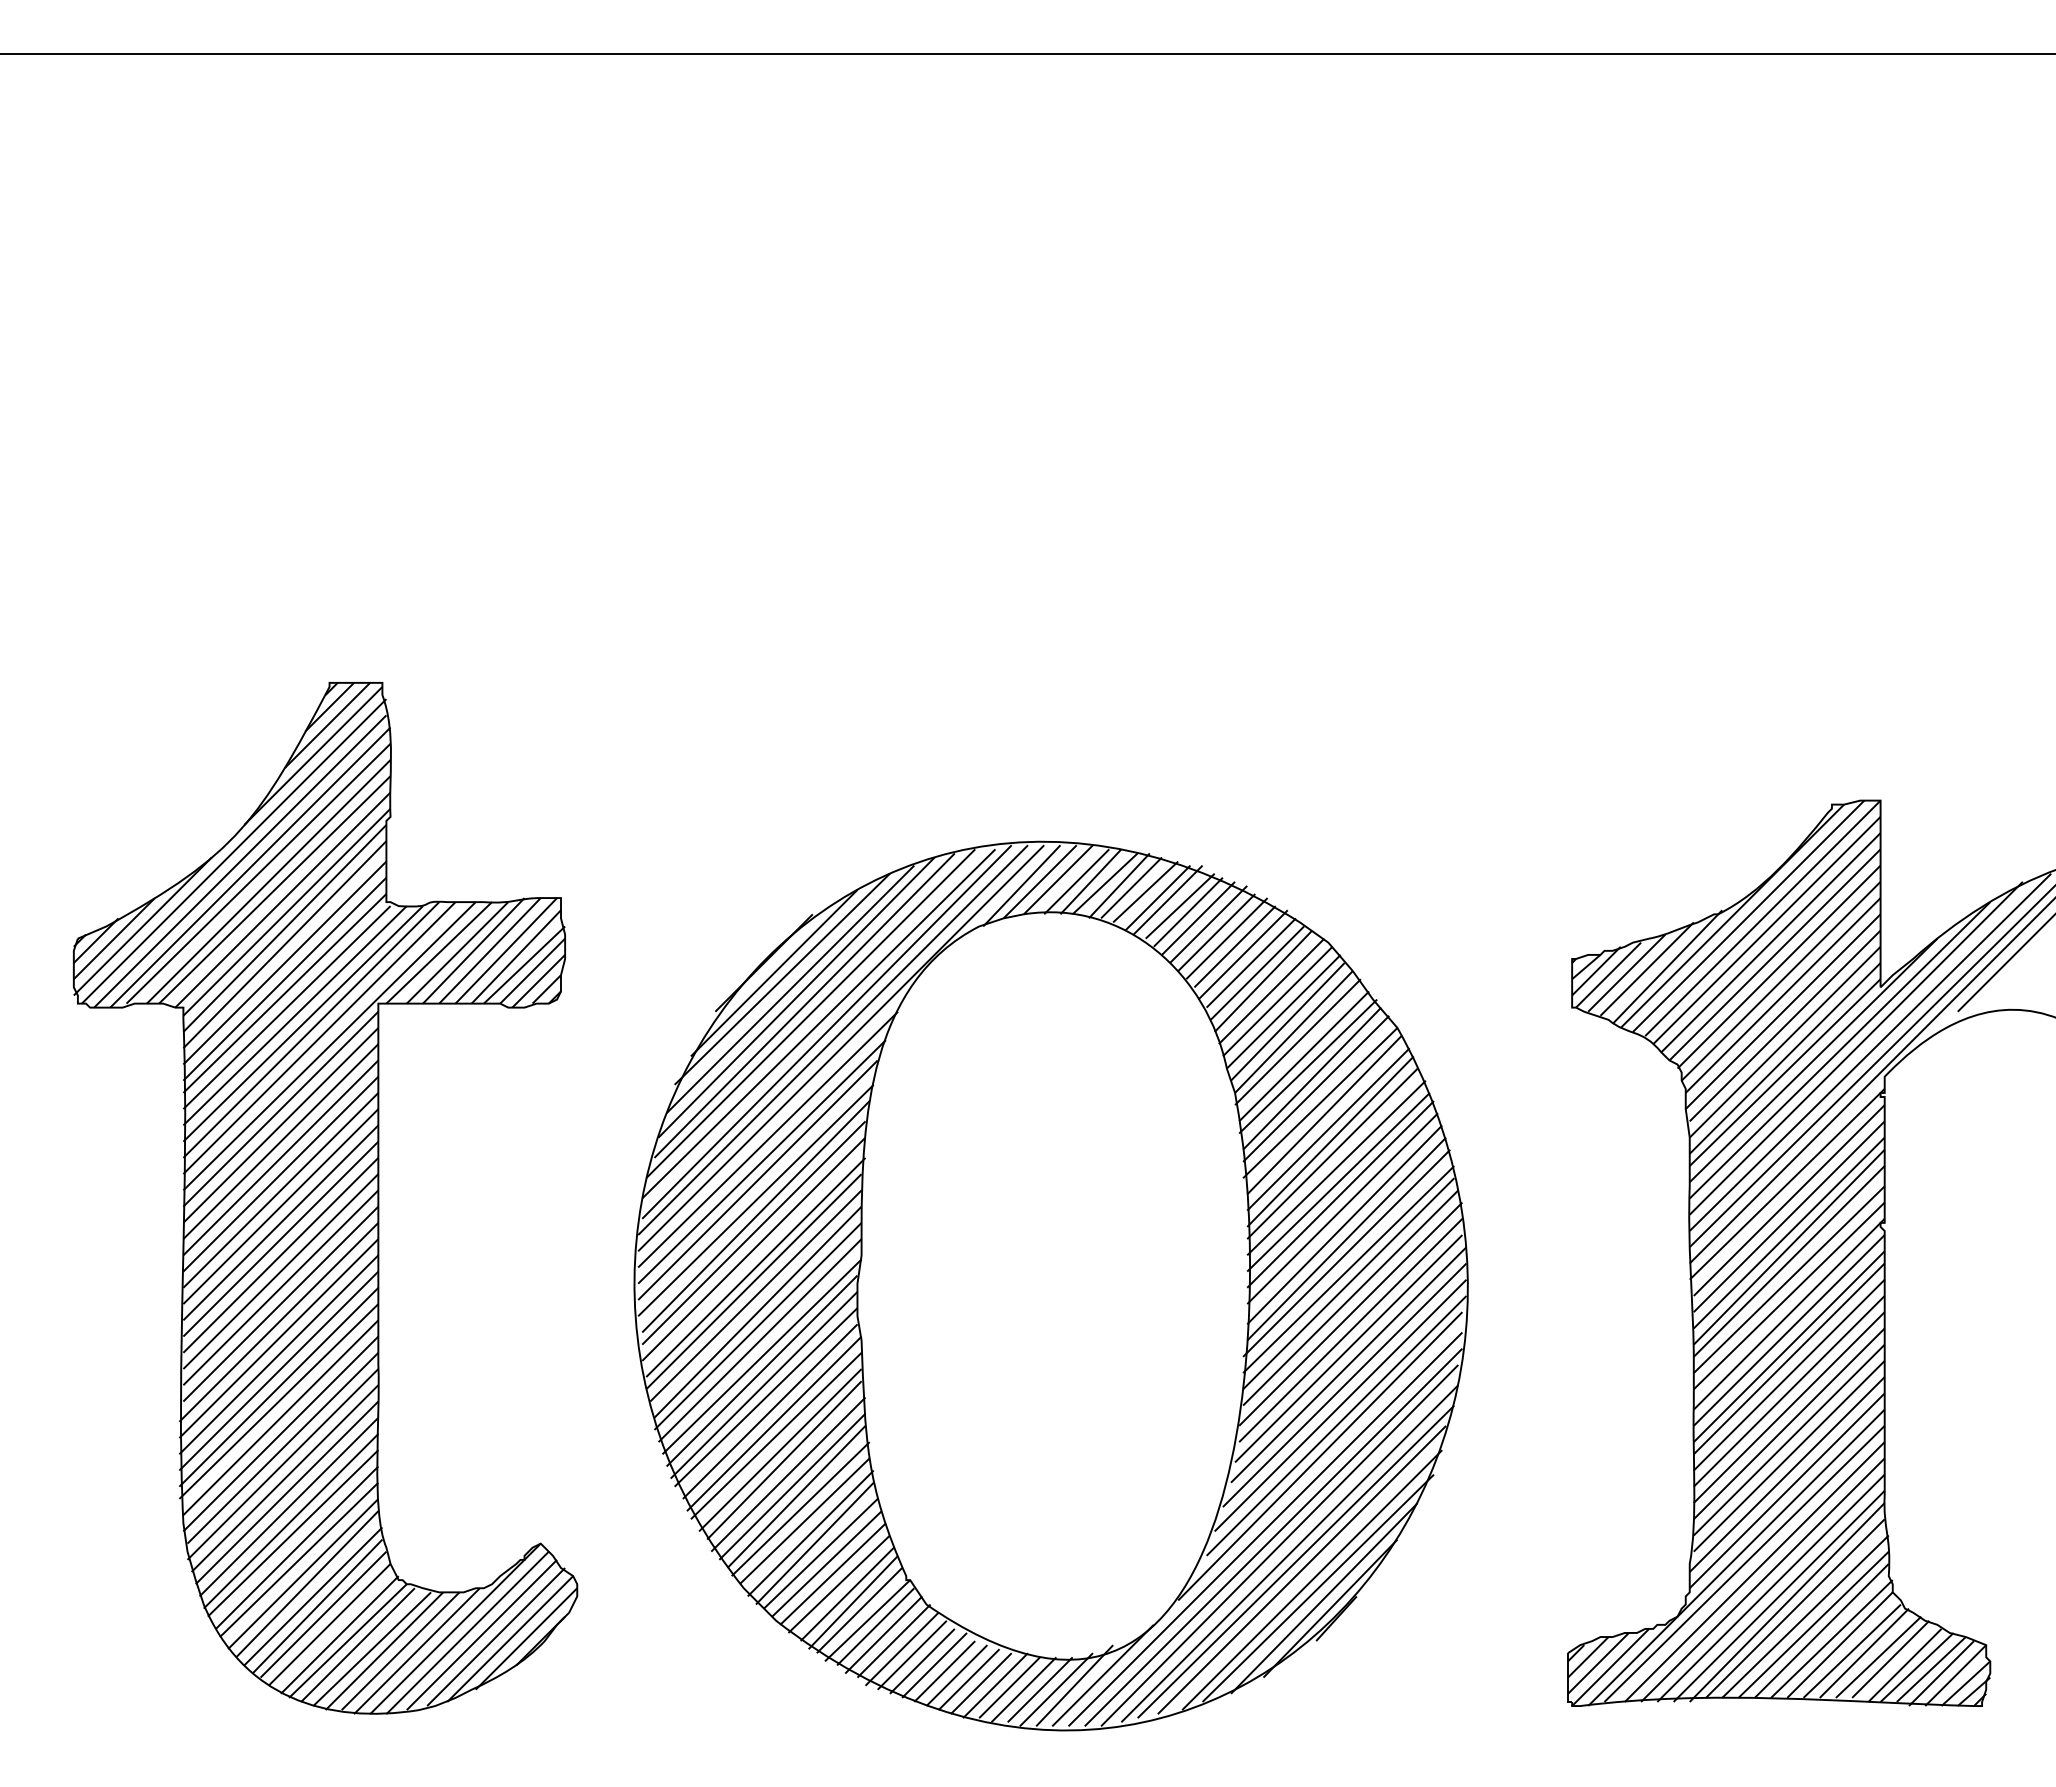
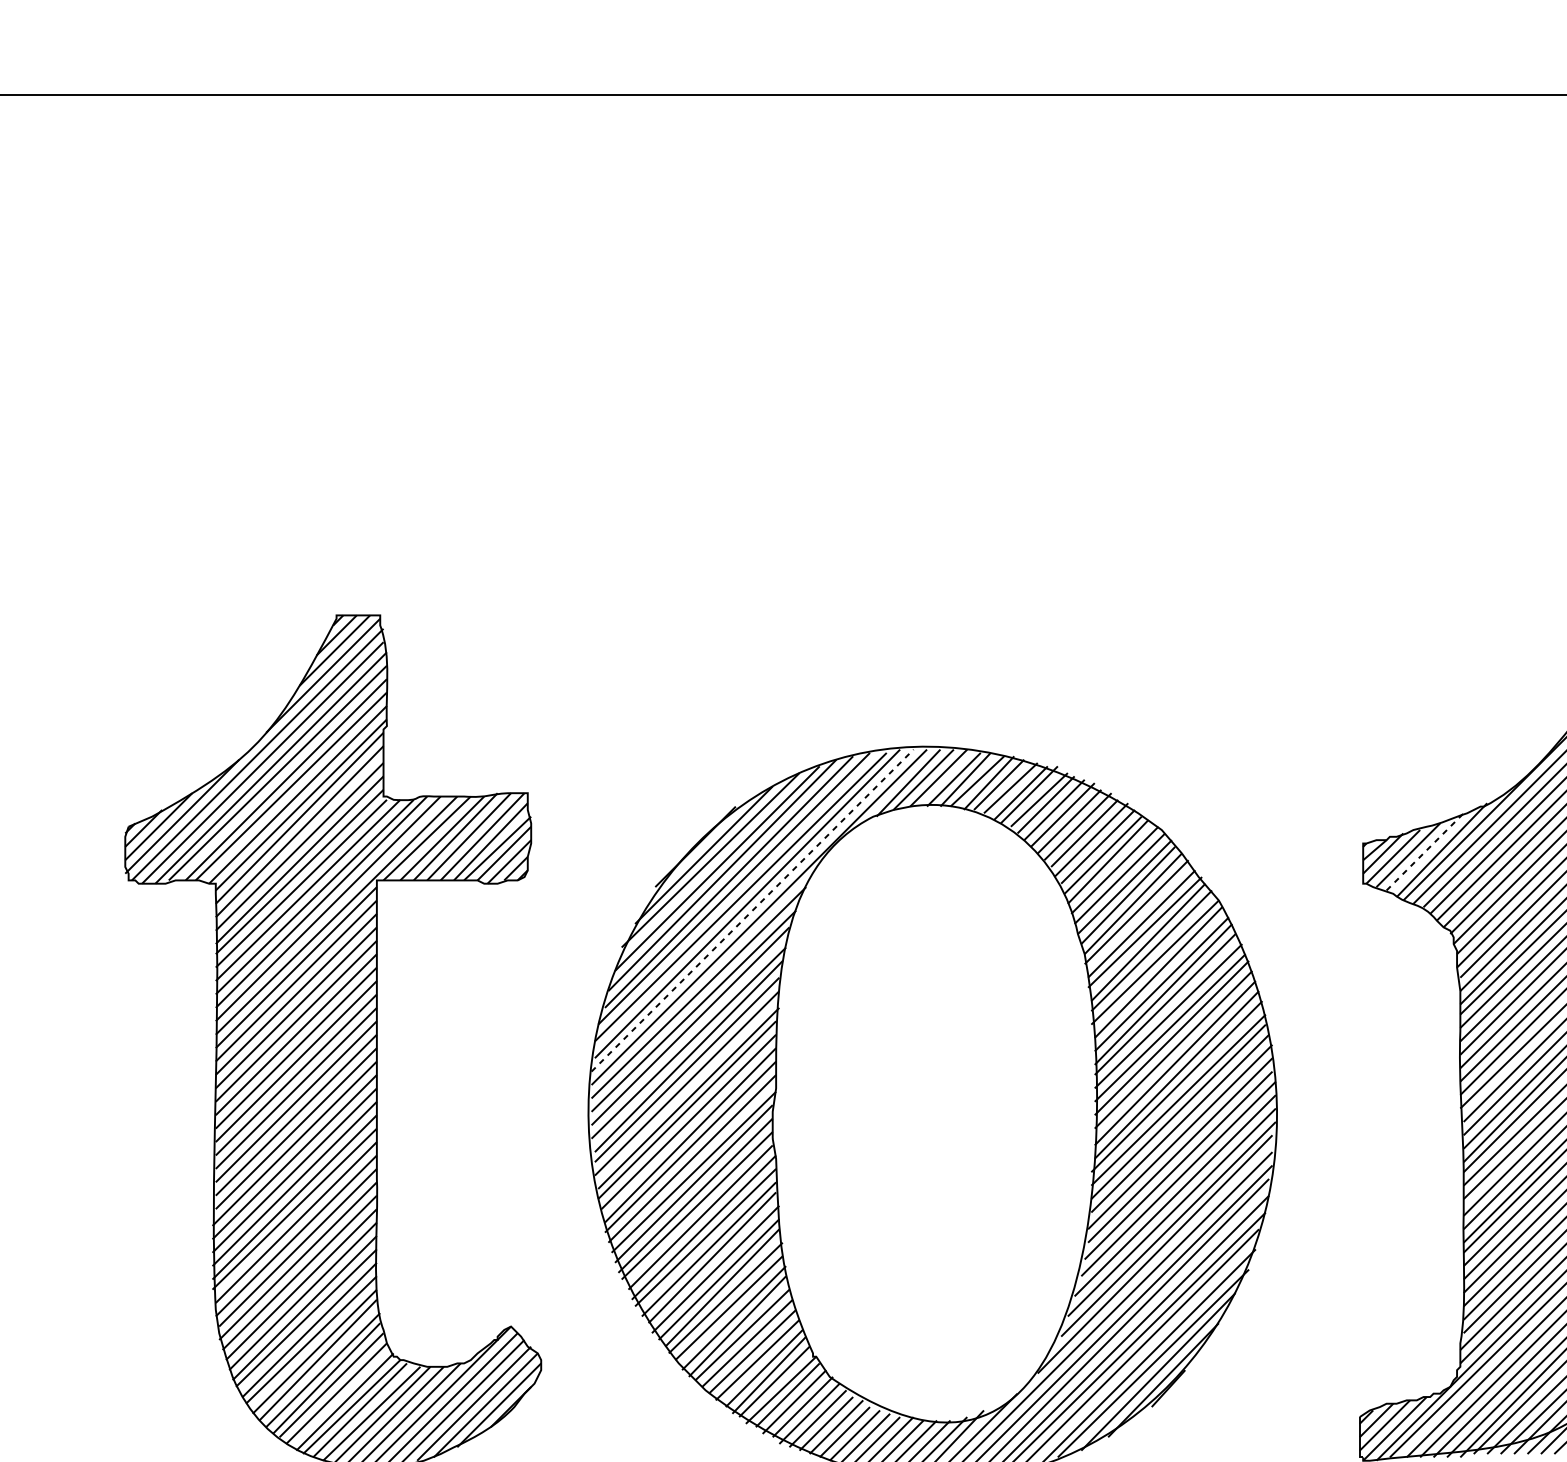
line: (1647, 968) -> (1425, 851), solid -> dashed
line: (833, 1040) -> (752, 910), solid -> dashed

